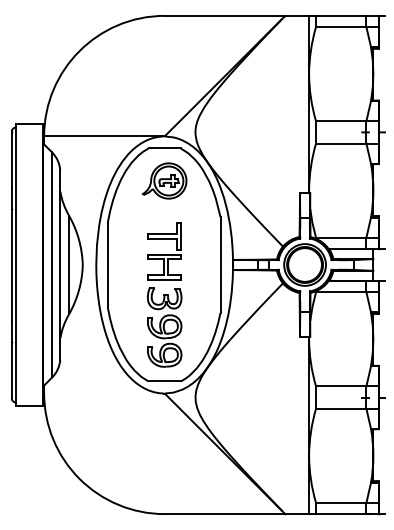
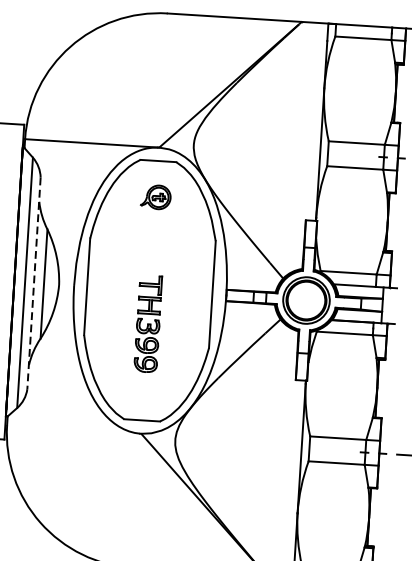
part: (164, 180) -> (155, 196), size x0.6
line: (60, 265) -> (34, 283), solid -> dashed
part: (164, 294) -> (147, 323), size x0.6

